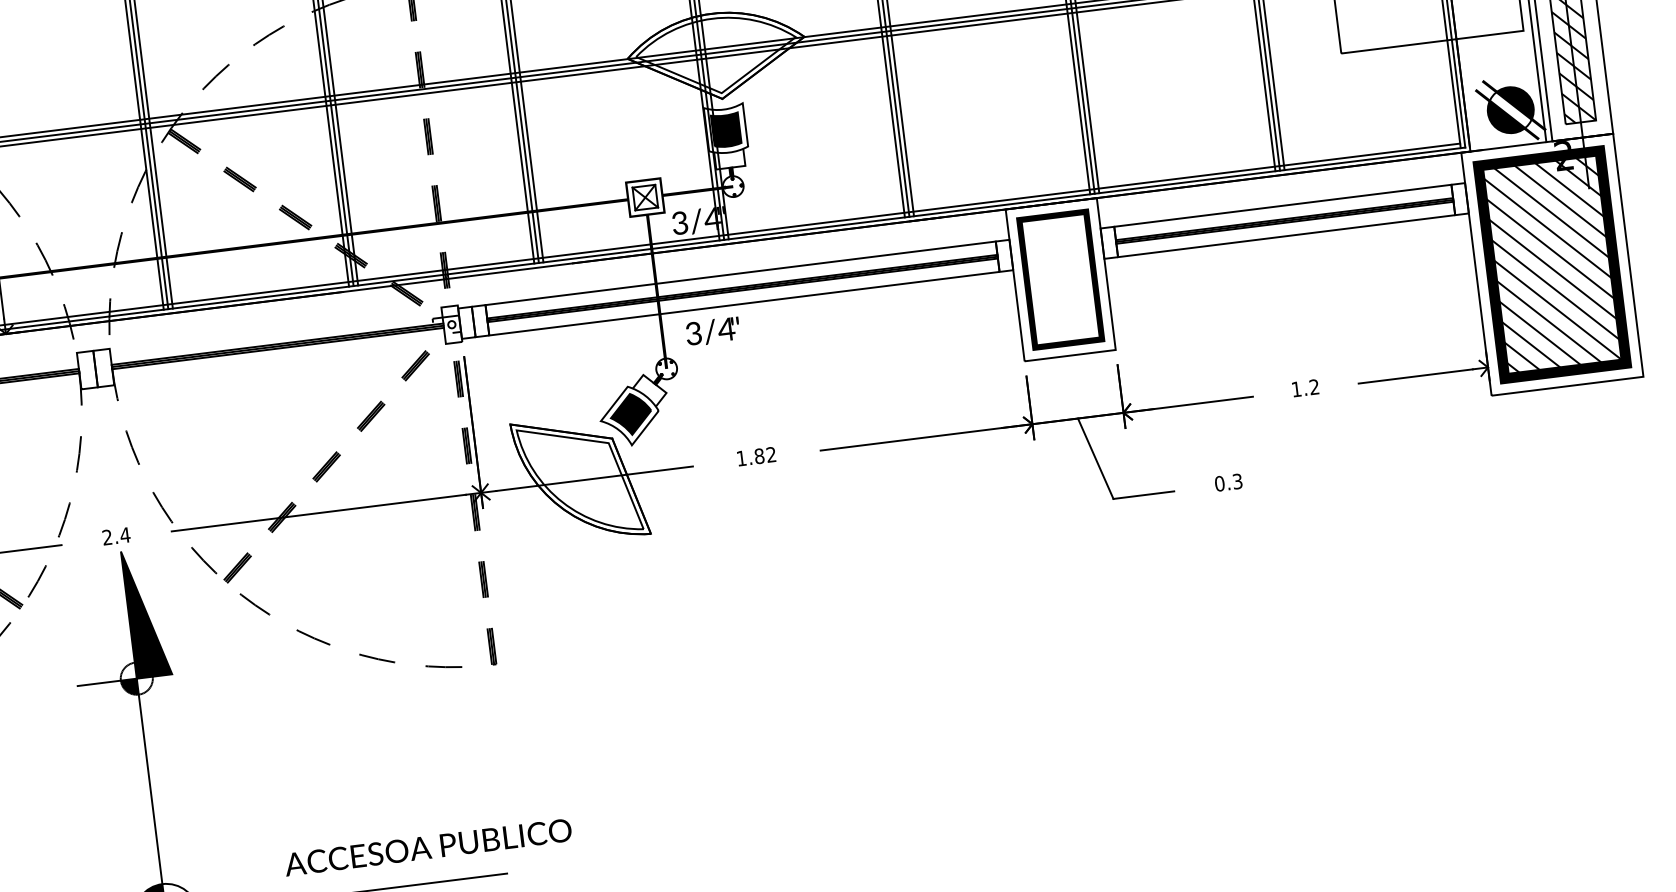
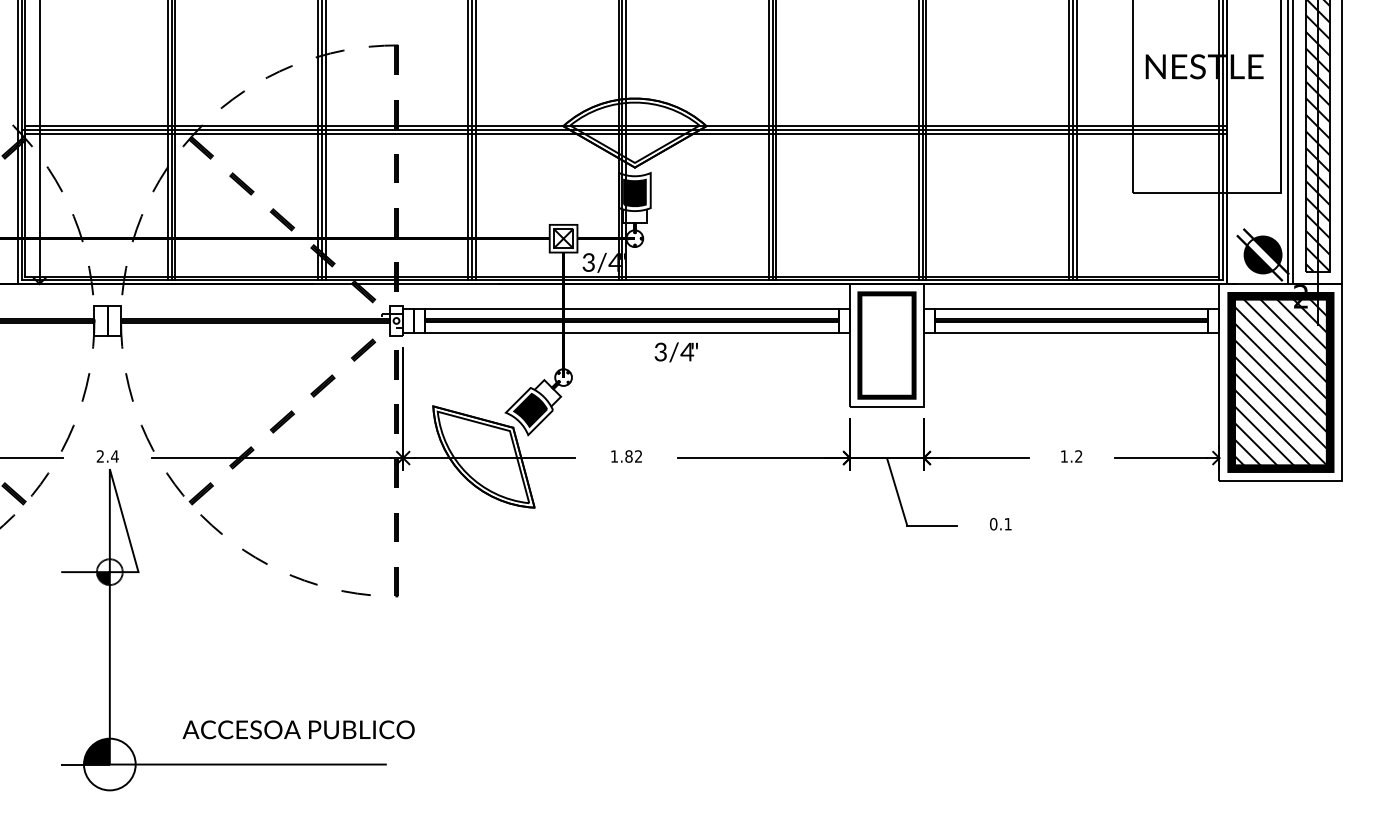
text: (712, 331) -> (675, 352), moved
text: (1236, 480) -> (1007, 523), 0.3 -> 0.1
fill: (145, 612) -> (123, 520), removed
text: (427, 847) -> (298, 729), moved

